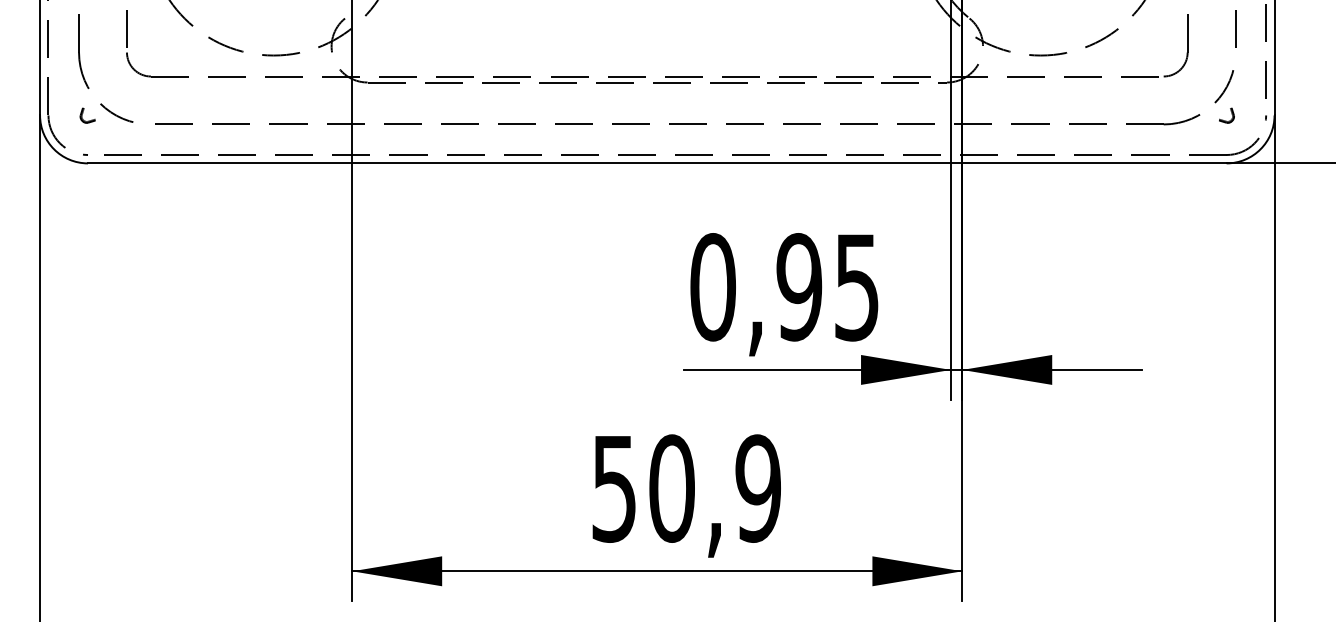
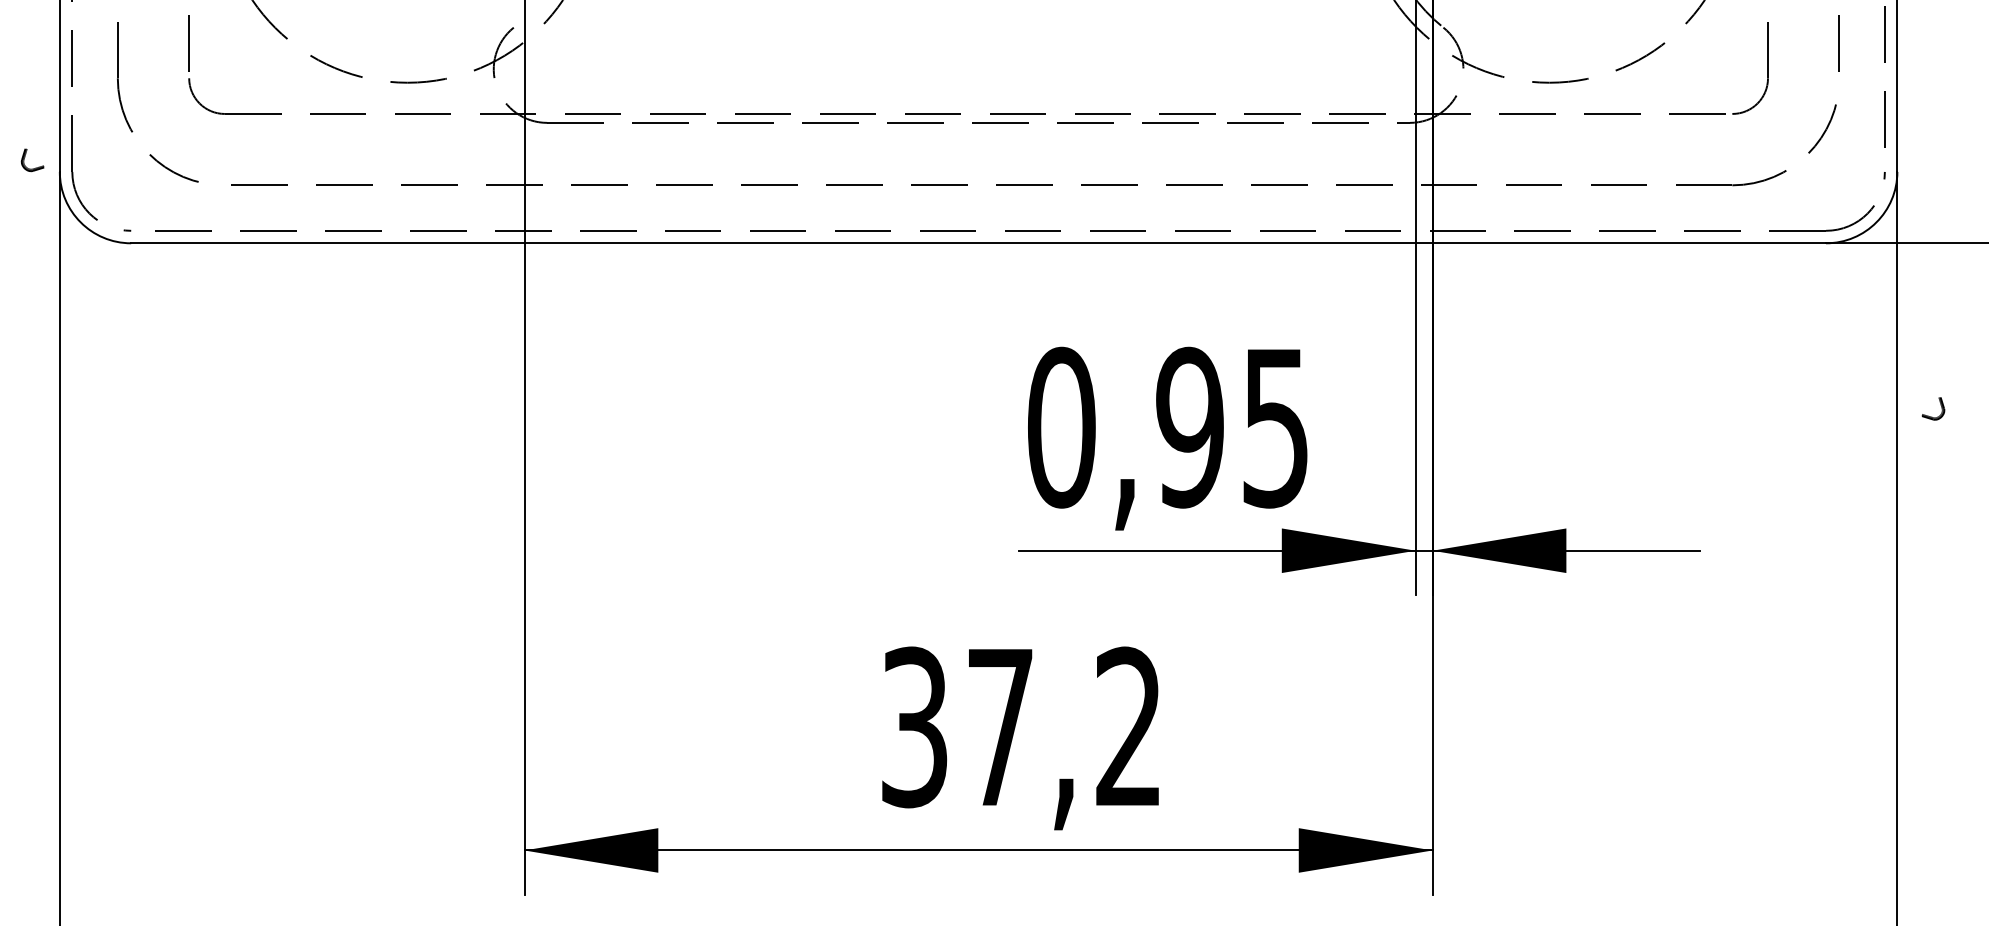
part: (87, 115) -> (32, 160), moved
part: (1226, 115) -> (1932, 408), moved
text: (686, 488) -> (1022, 727), 50,9 -> 37,2

